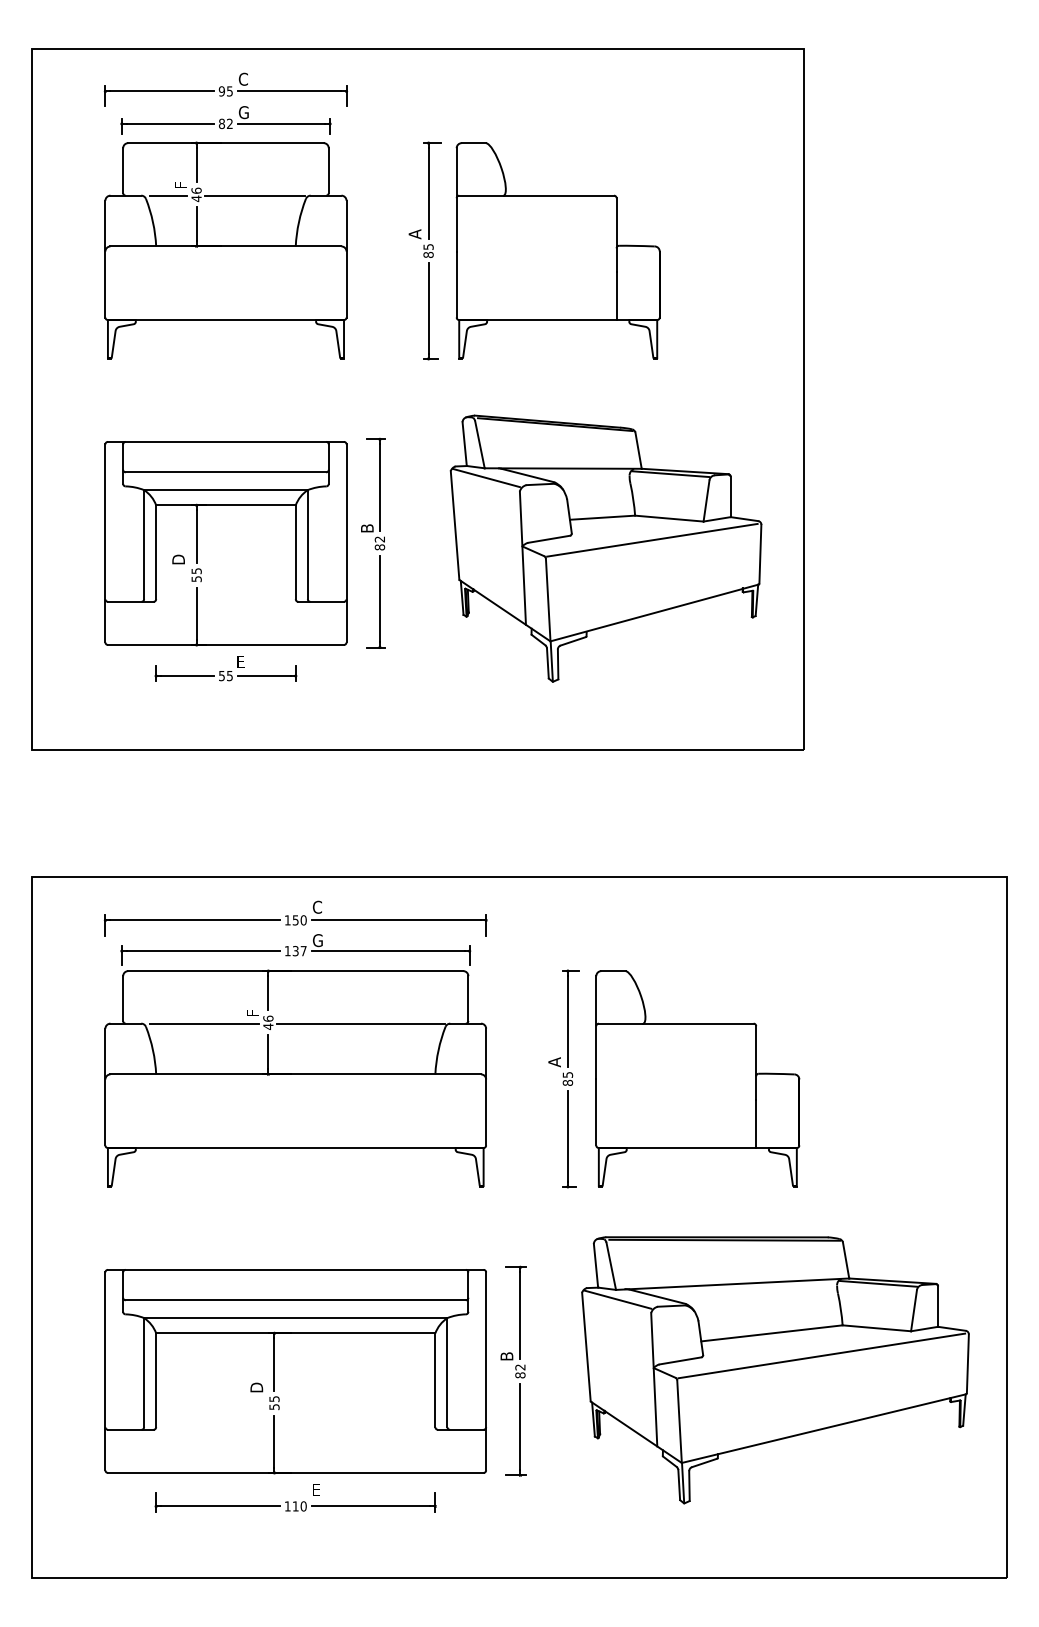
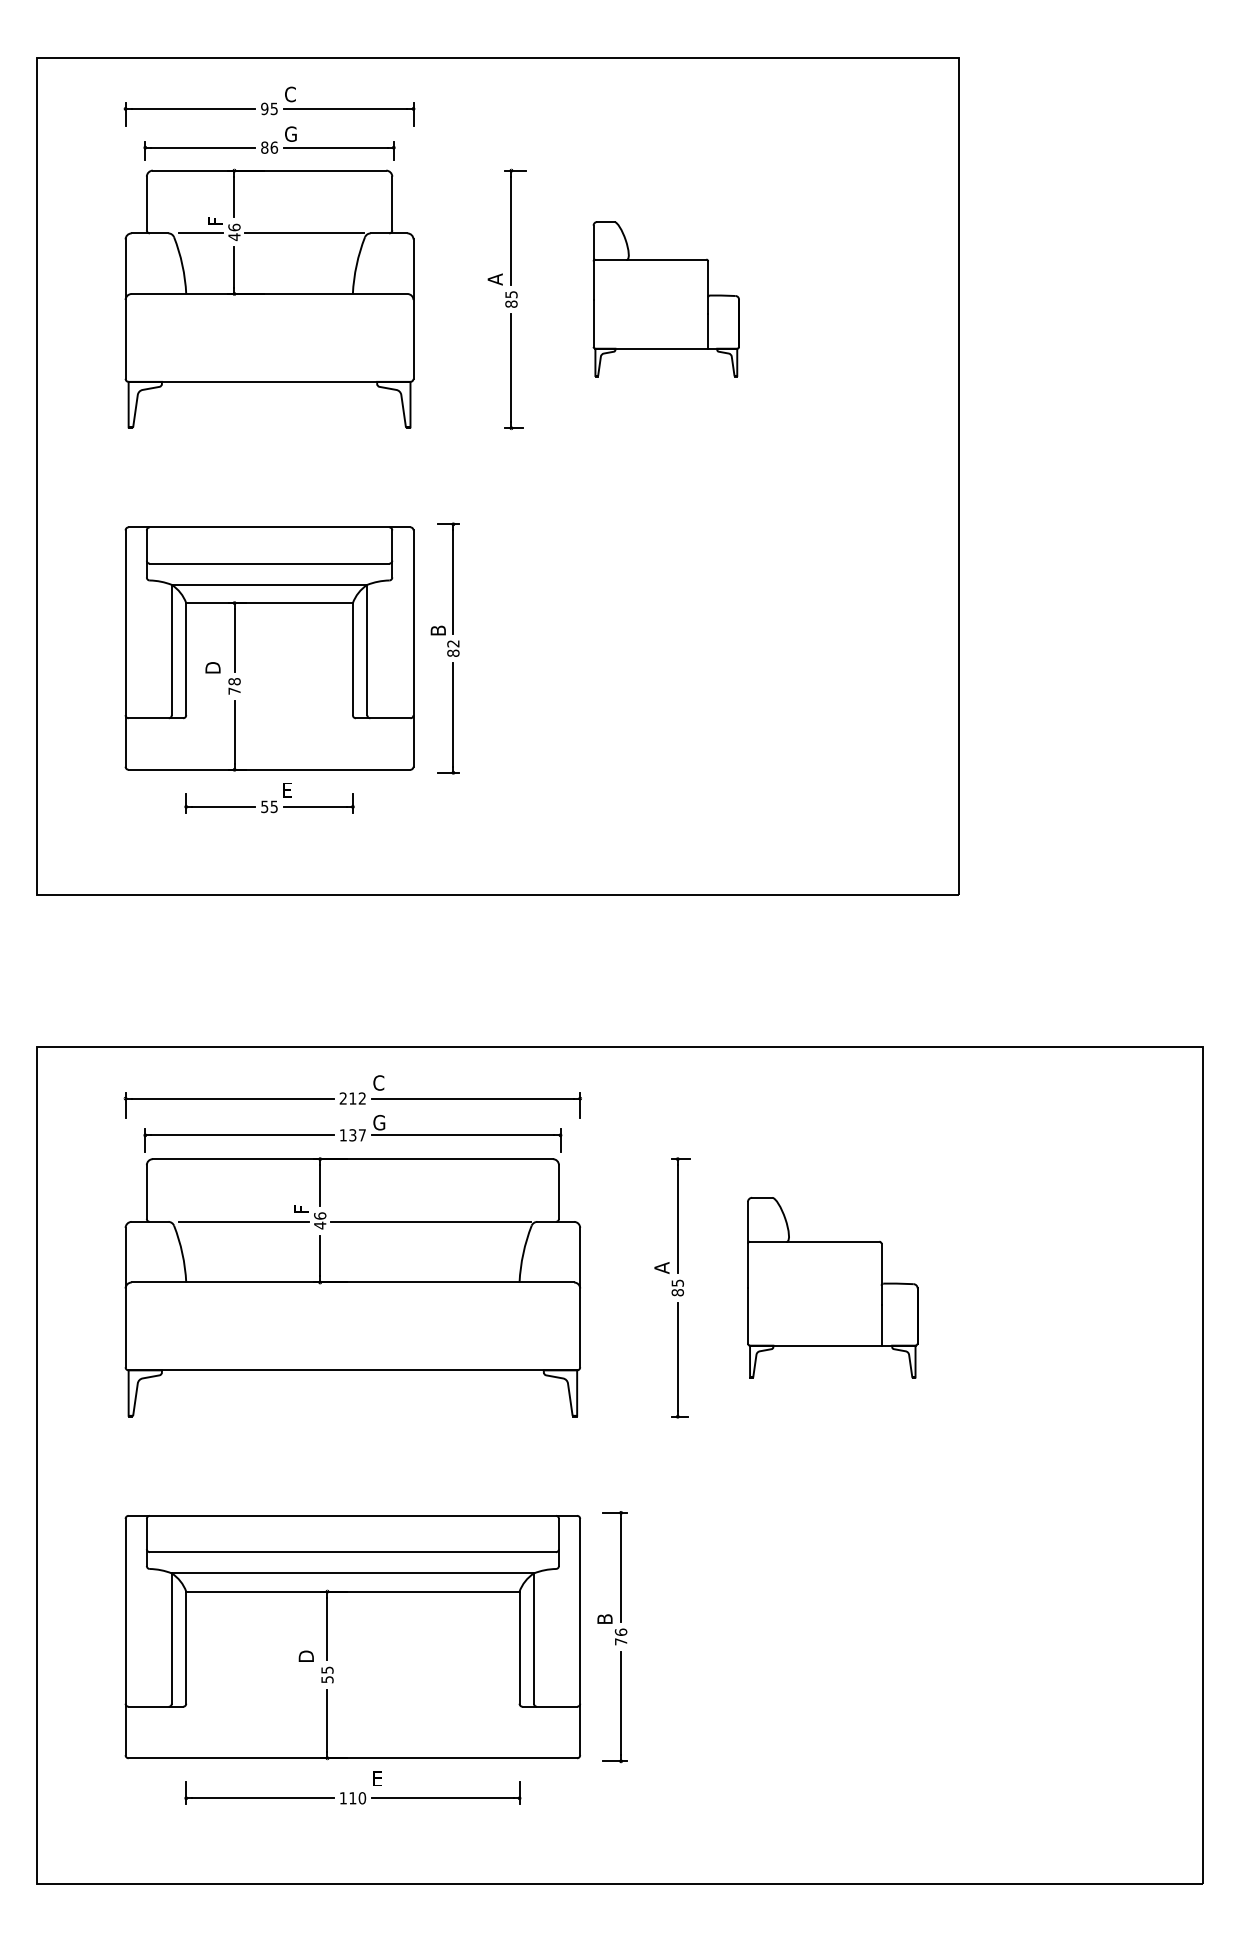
text: (230, 123) -> (274, 147), 82 -> 86
part: (558, 250) -> (666, 298), size x0.6
part: (606, 548) -> (723, 654), removed
text: (196, 575) -> (234, 686), 55 -> 78
text: (295, 920) -> (352, 1098), 150 -> 212
part: (697, 1078) -> (832, 1287), size x0.7
text: (519, 1370) -> (620, 1636), 82 -> 76
part: (775, 1370) -> (925, 1635), removed

